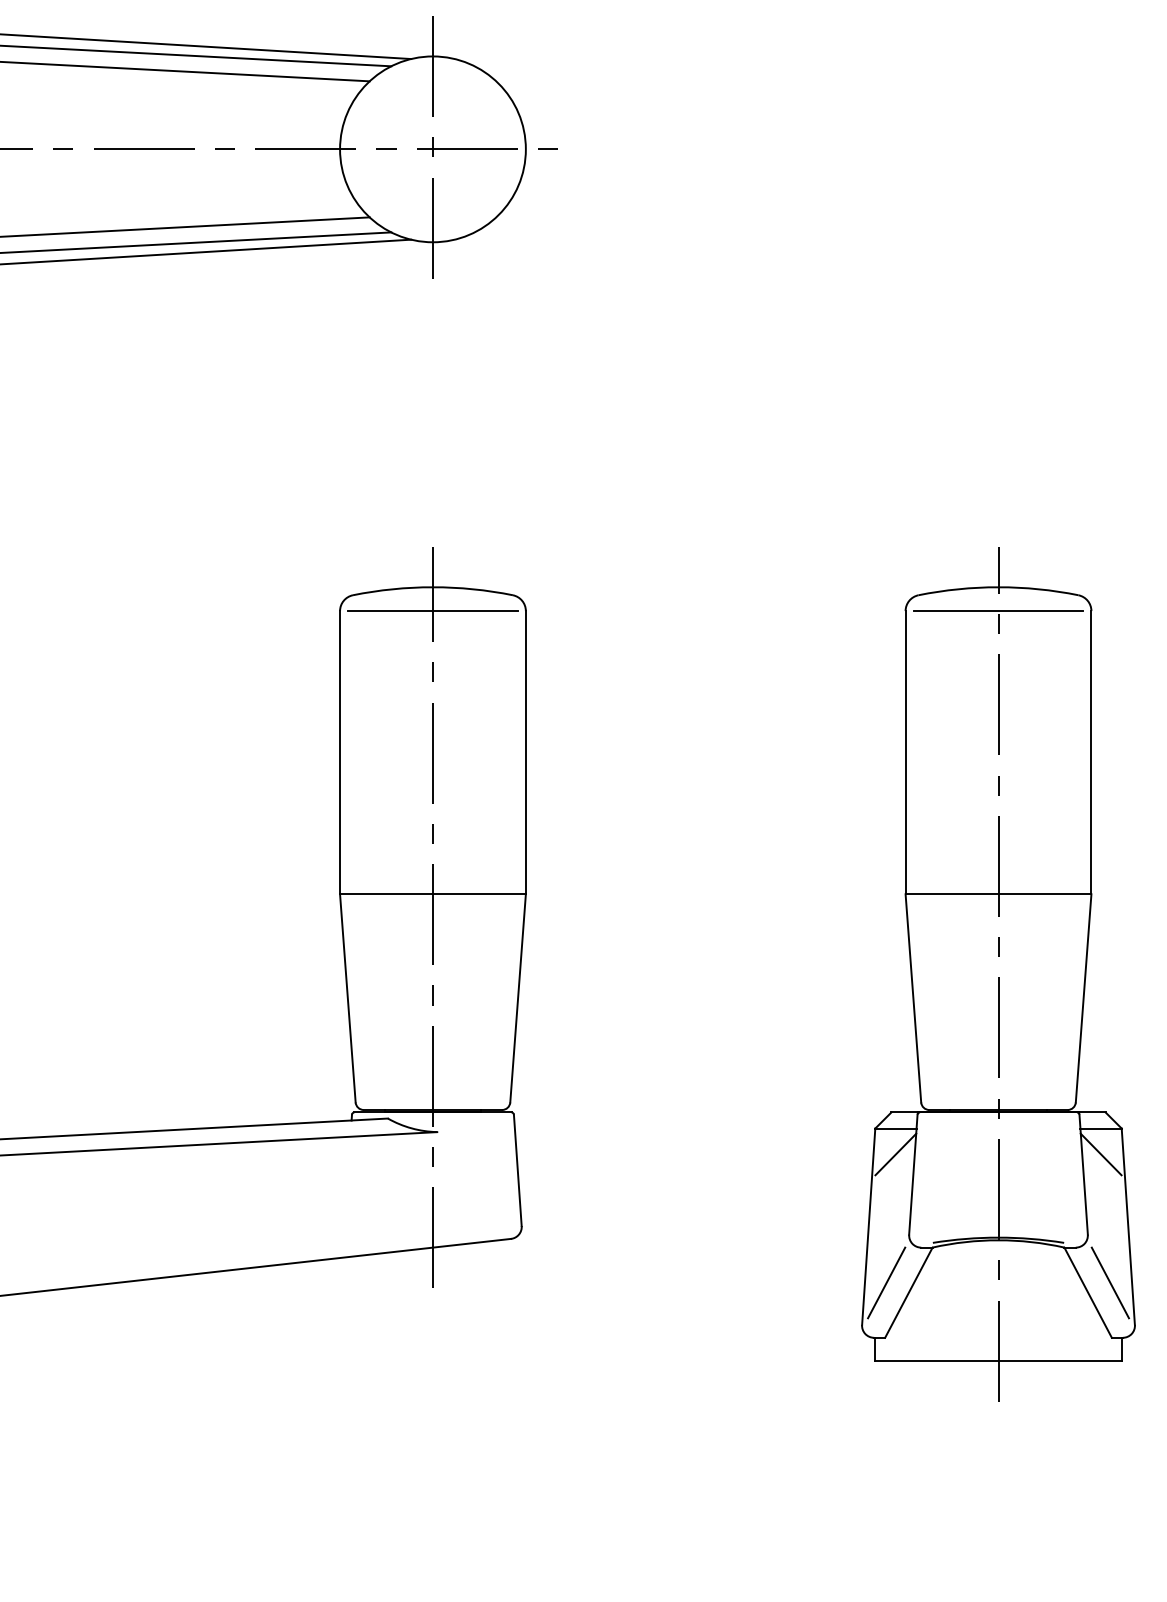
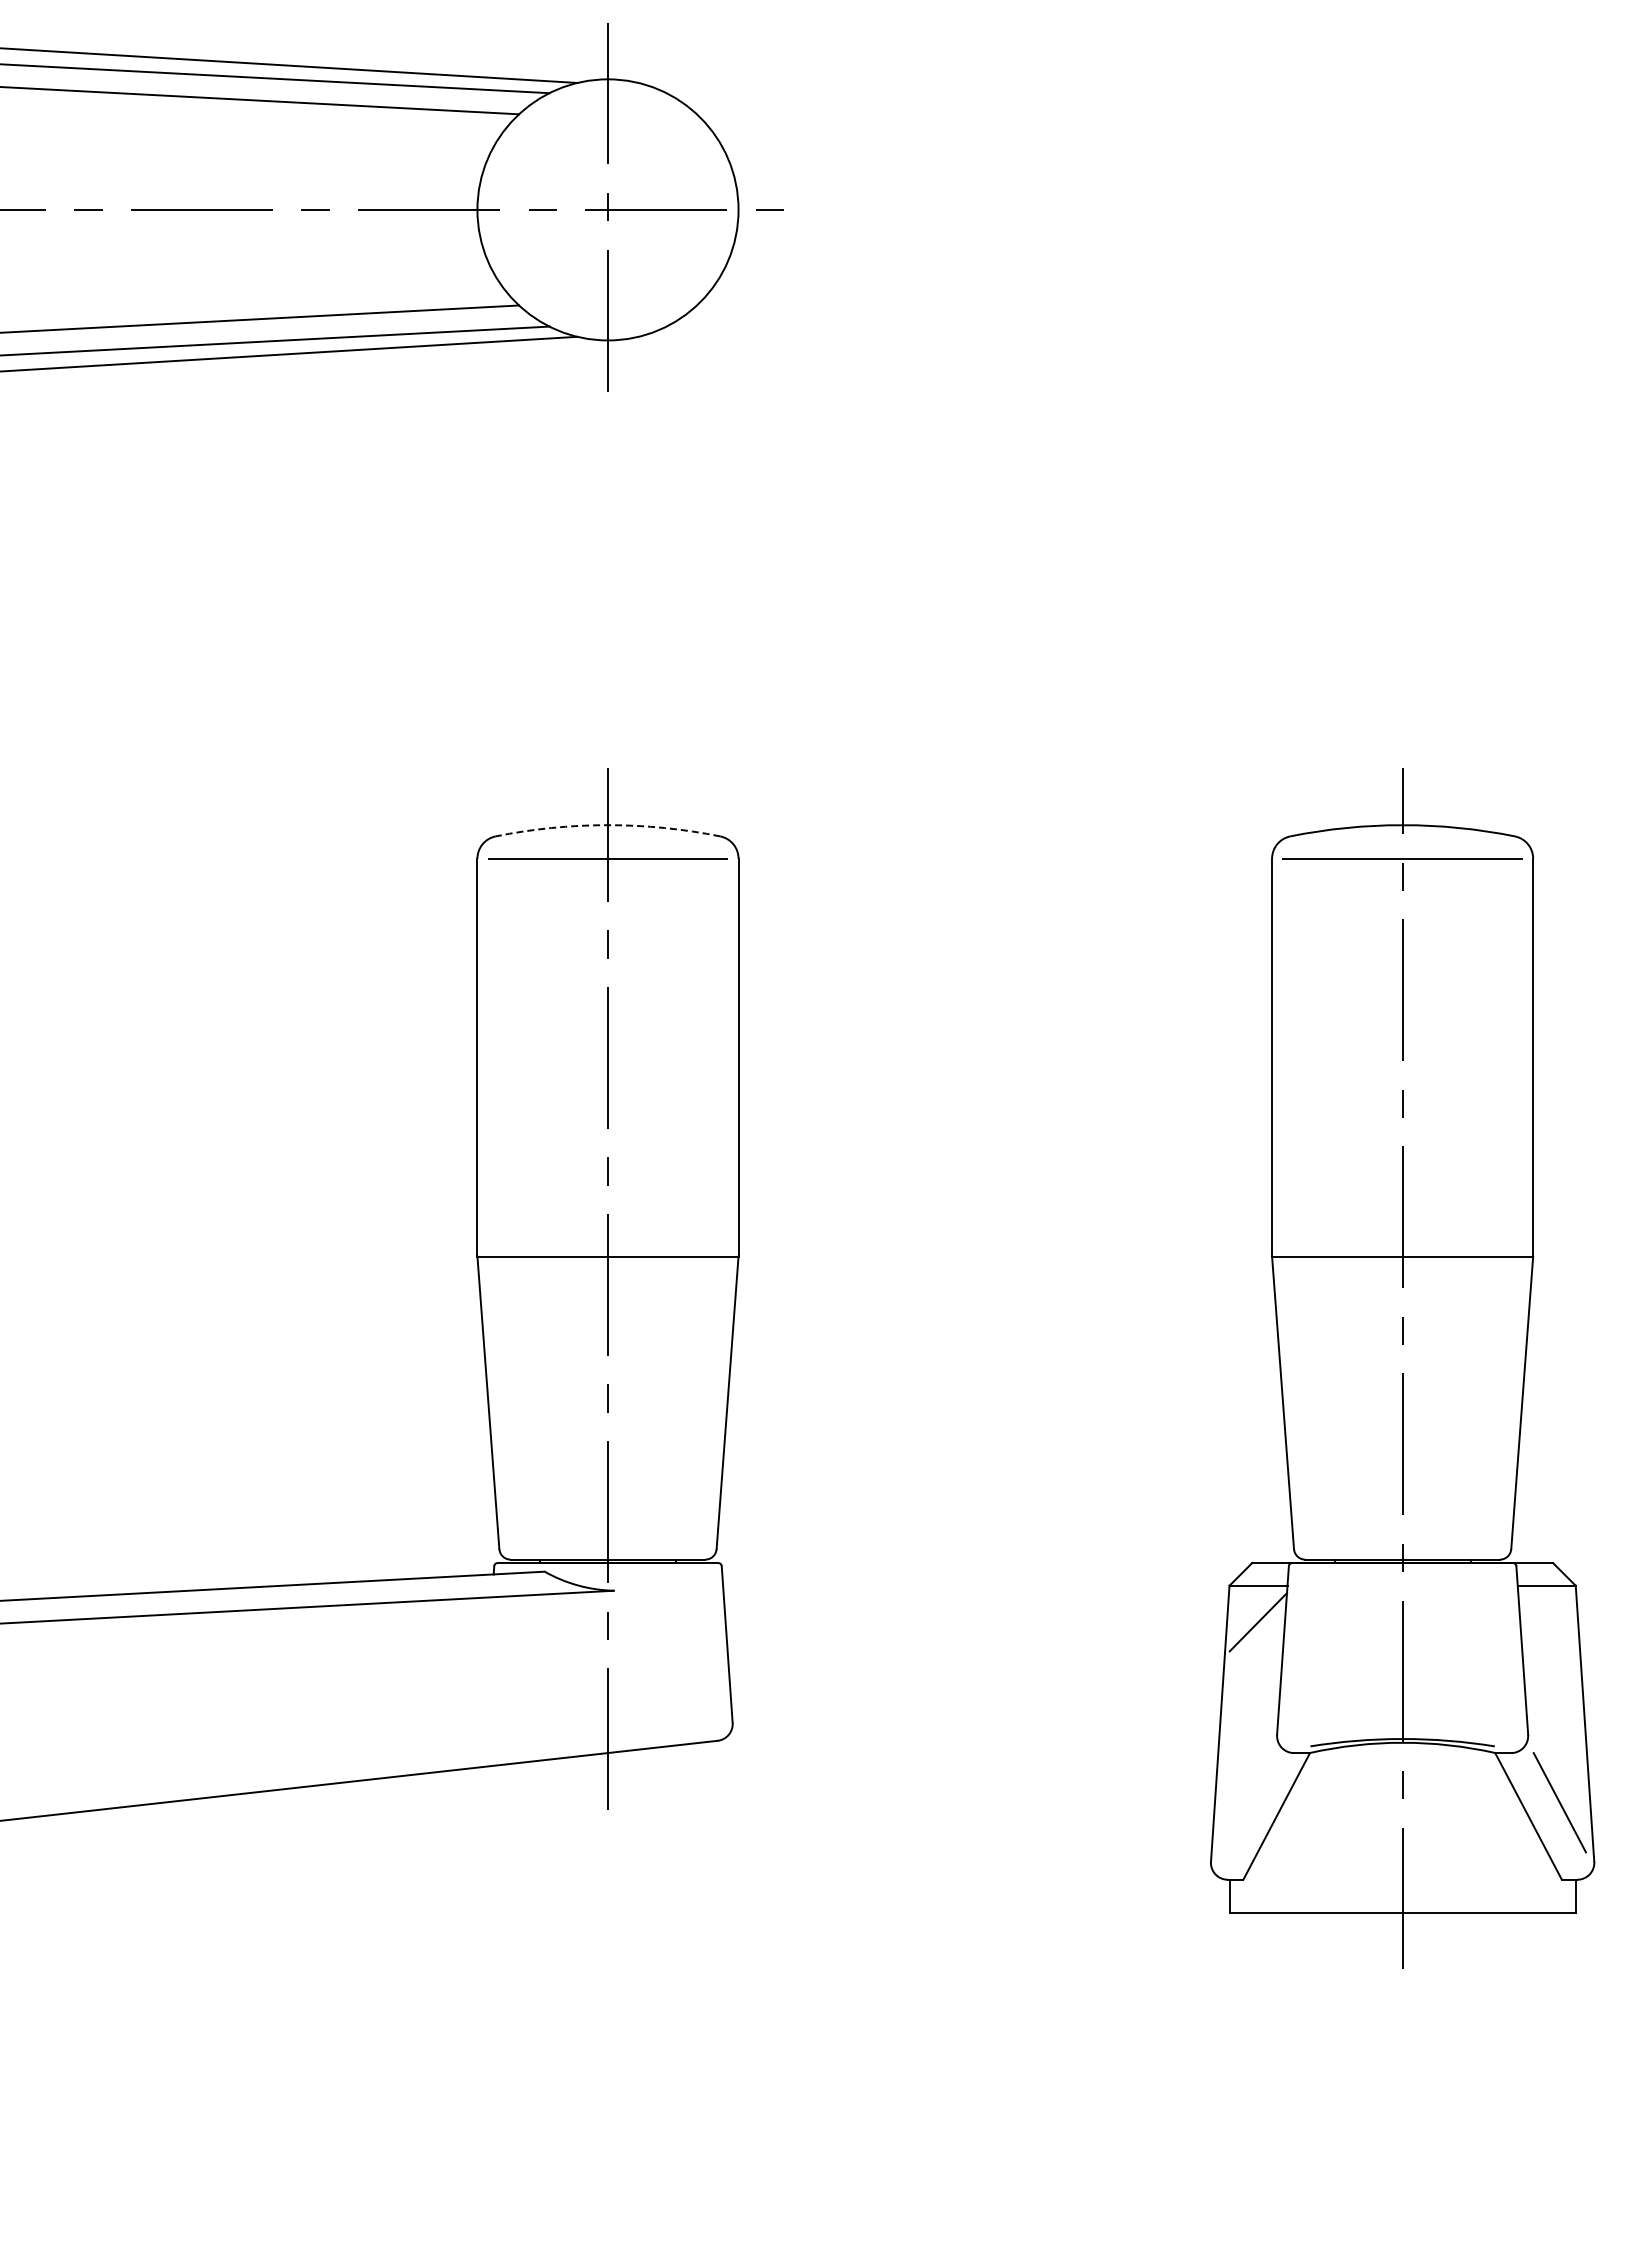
arc: (432, 587) -> (607, 825), solid -> dashed
line: (1100, 1154) -> (1546, 1622), removed
line: (886, 1282) -> (1245, 1802), removed

